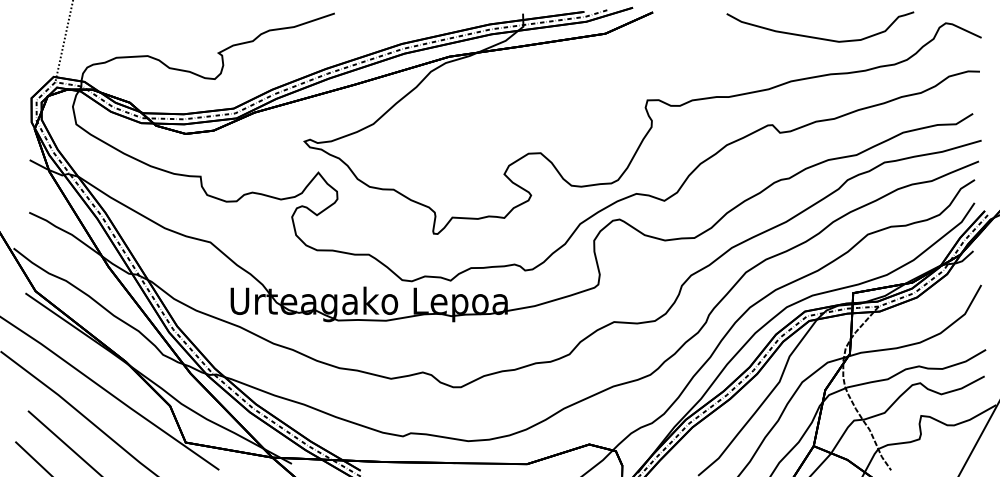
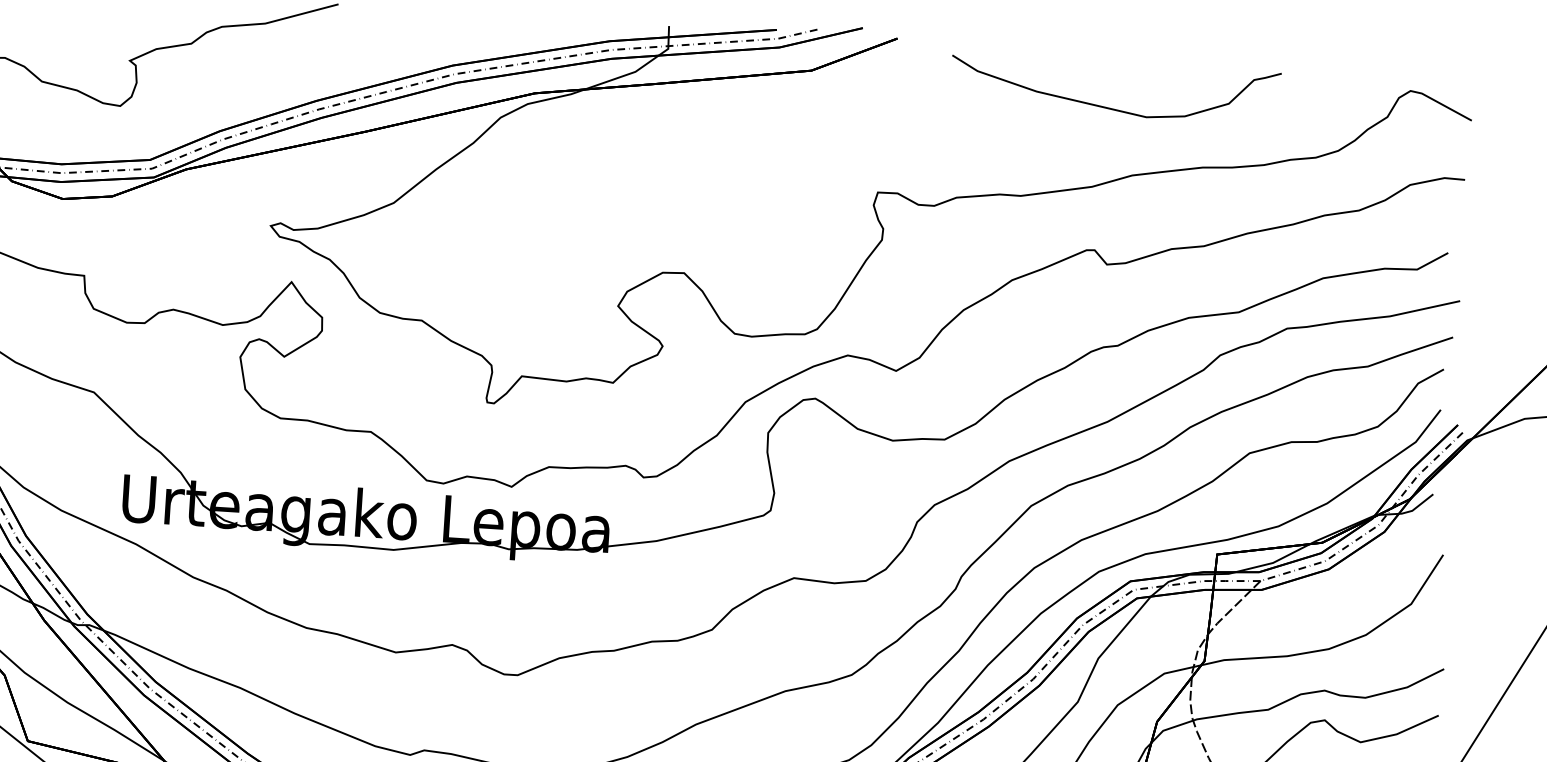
curve: (820, 37) -> (1114, 107), moved

